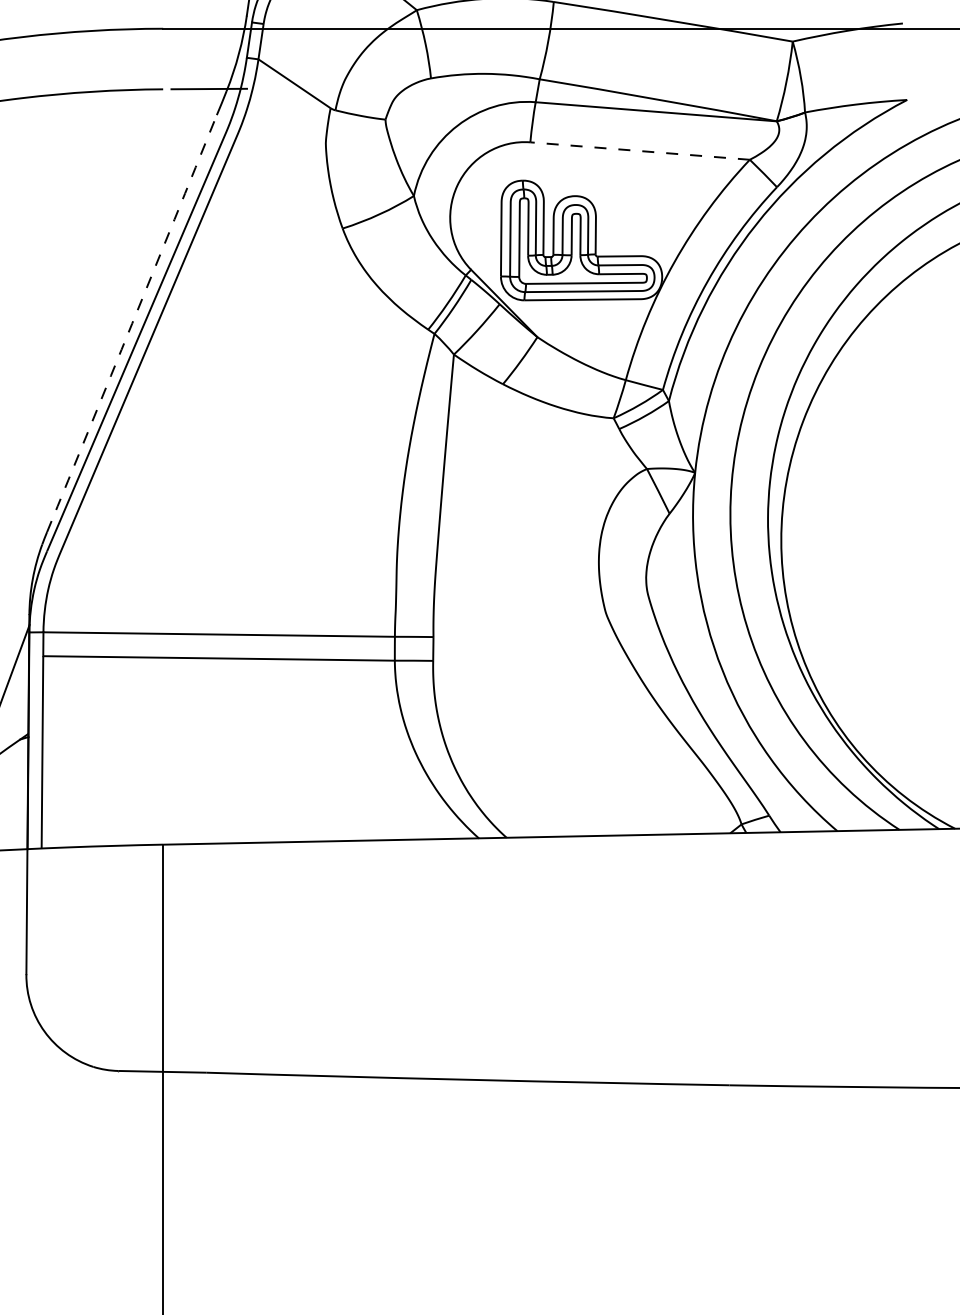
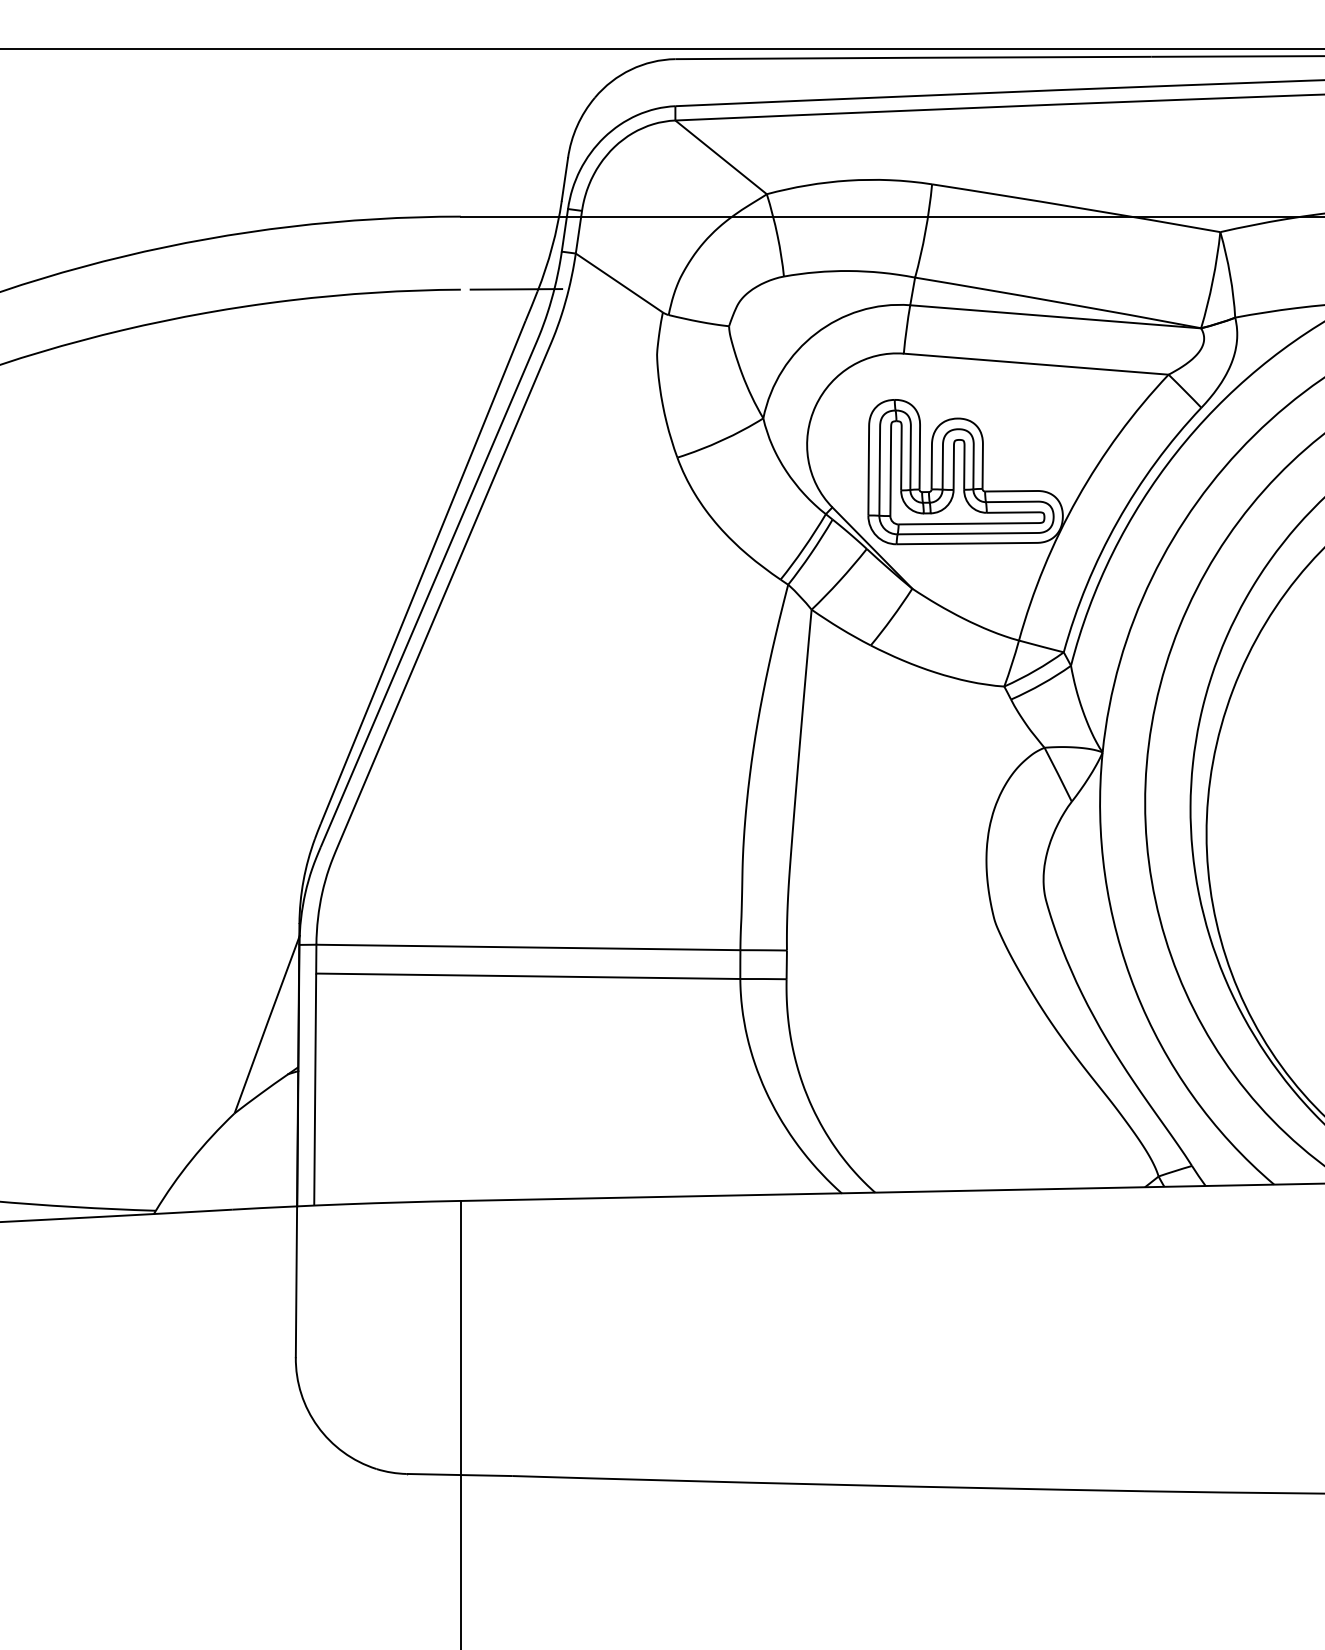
line: (640, 151) -> (1036, 364), dashed -> solid
arc: (132, 323) -> (423, 572), dashed -> solid

